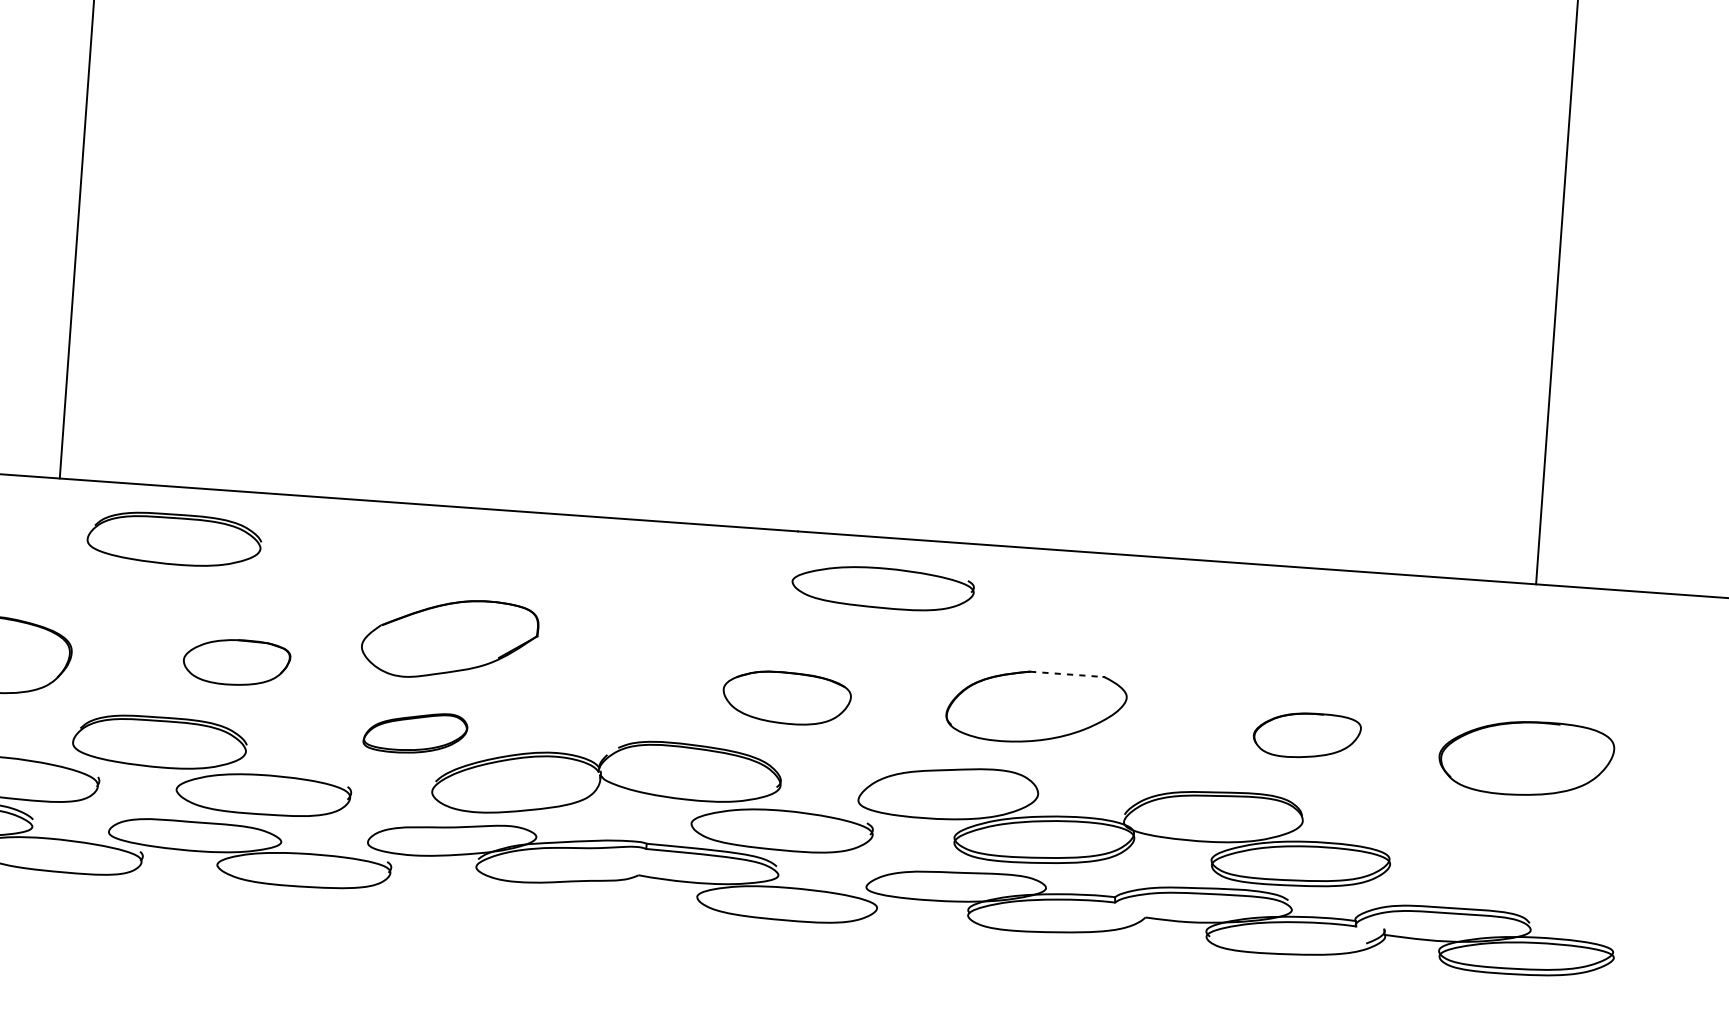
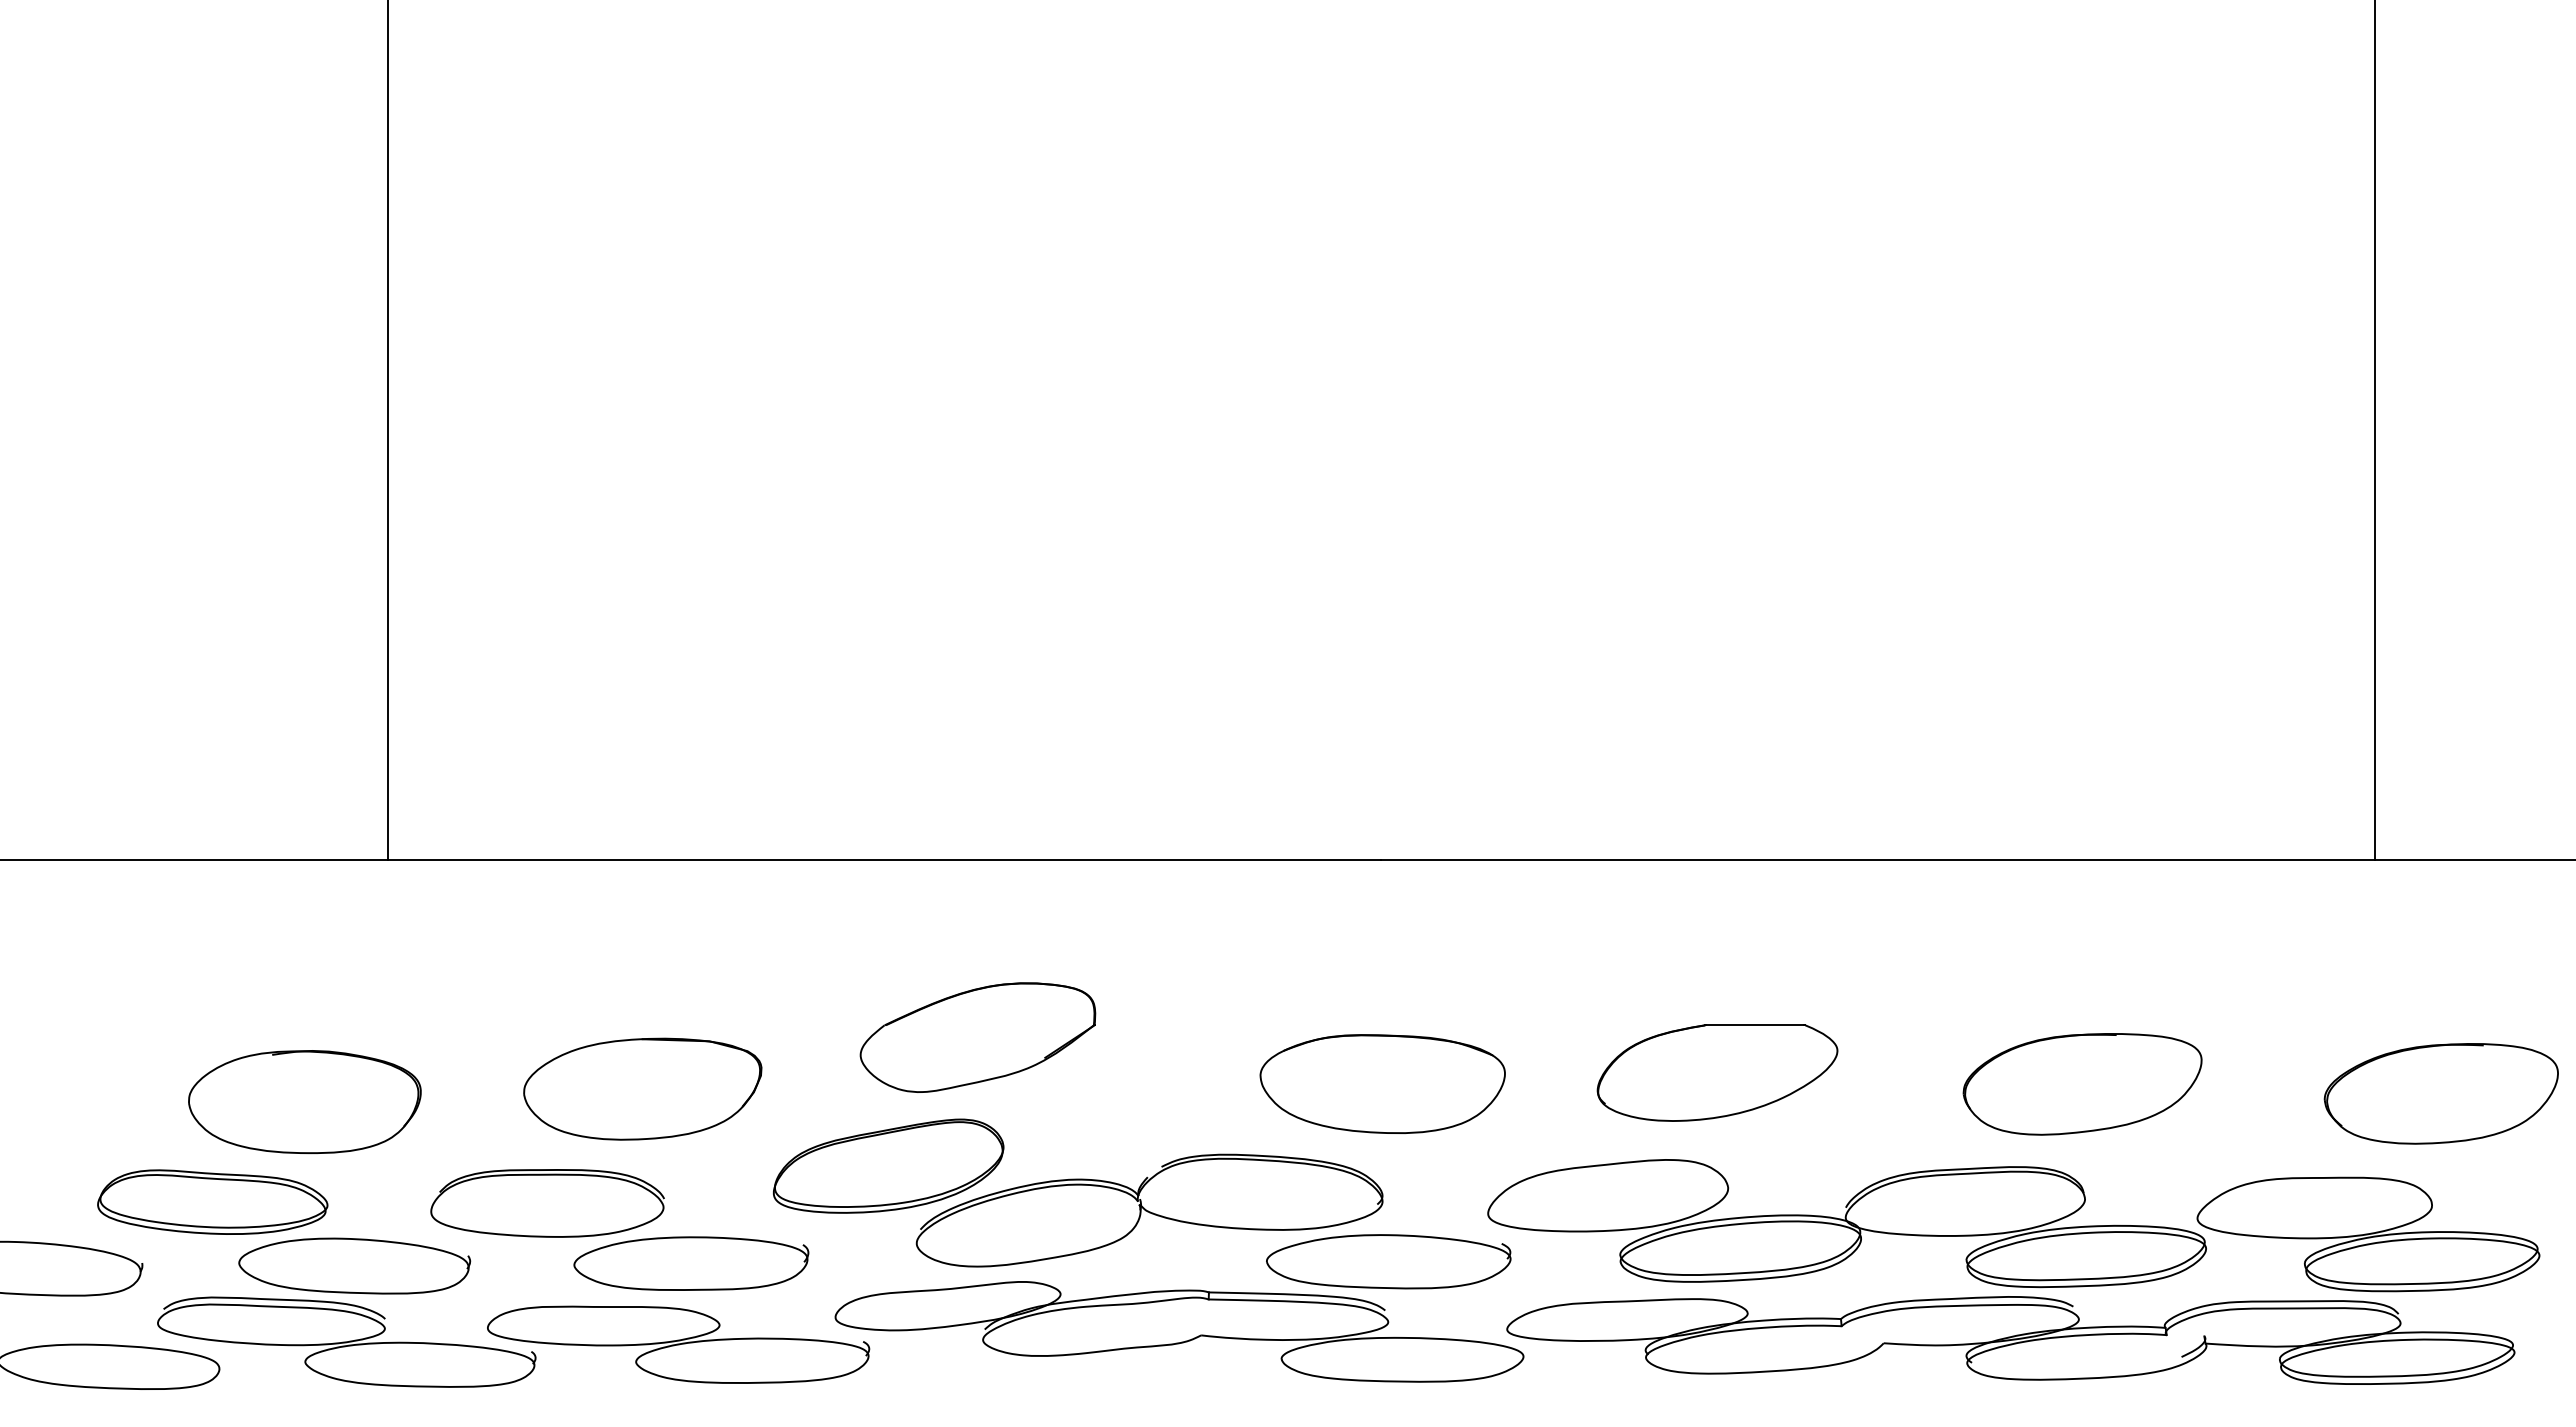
part: (174, 539) -> (547, 930), removed
part: (882, 588) -> (1500, 927), removed
part: (449, 639) -> (977, 1037), moved
part: (236, 662) -> (642, 1088), size x1.67
line: (1067, 674) -> (1755, 1025), dashed -> solid
part: (786, 697) -> (1382, 1083), size x1.43
part: (415, 732) -> (888, 1165), size x1.67
part: (1307, 735) -> (2082, 1084), size x1.67
part: (1525, 758) -> (2440, 1093), moved
part: (1511, 862) -> (2368, 1234), added

